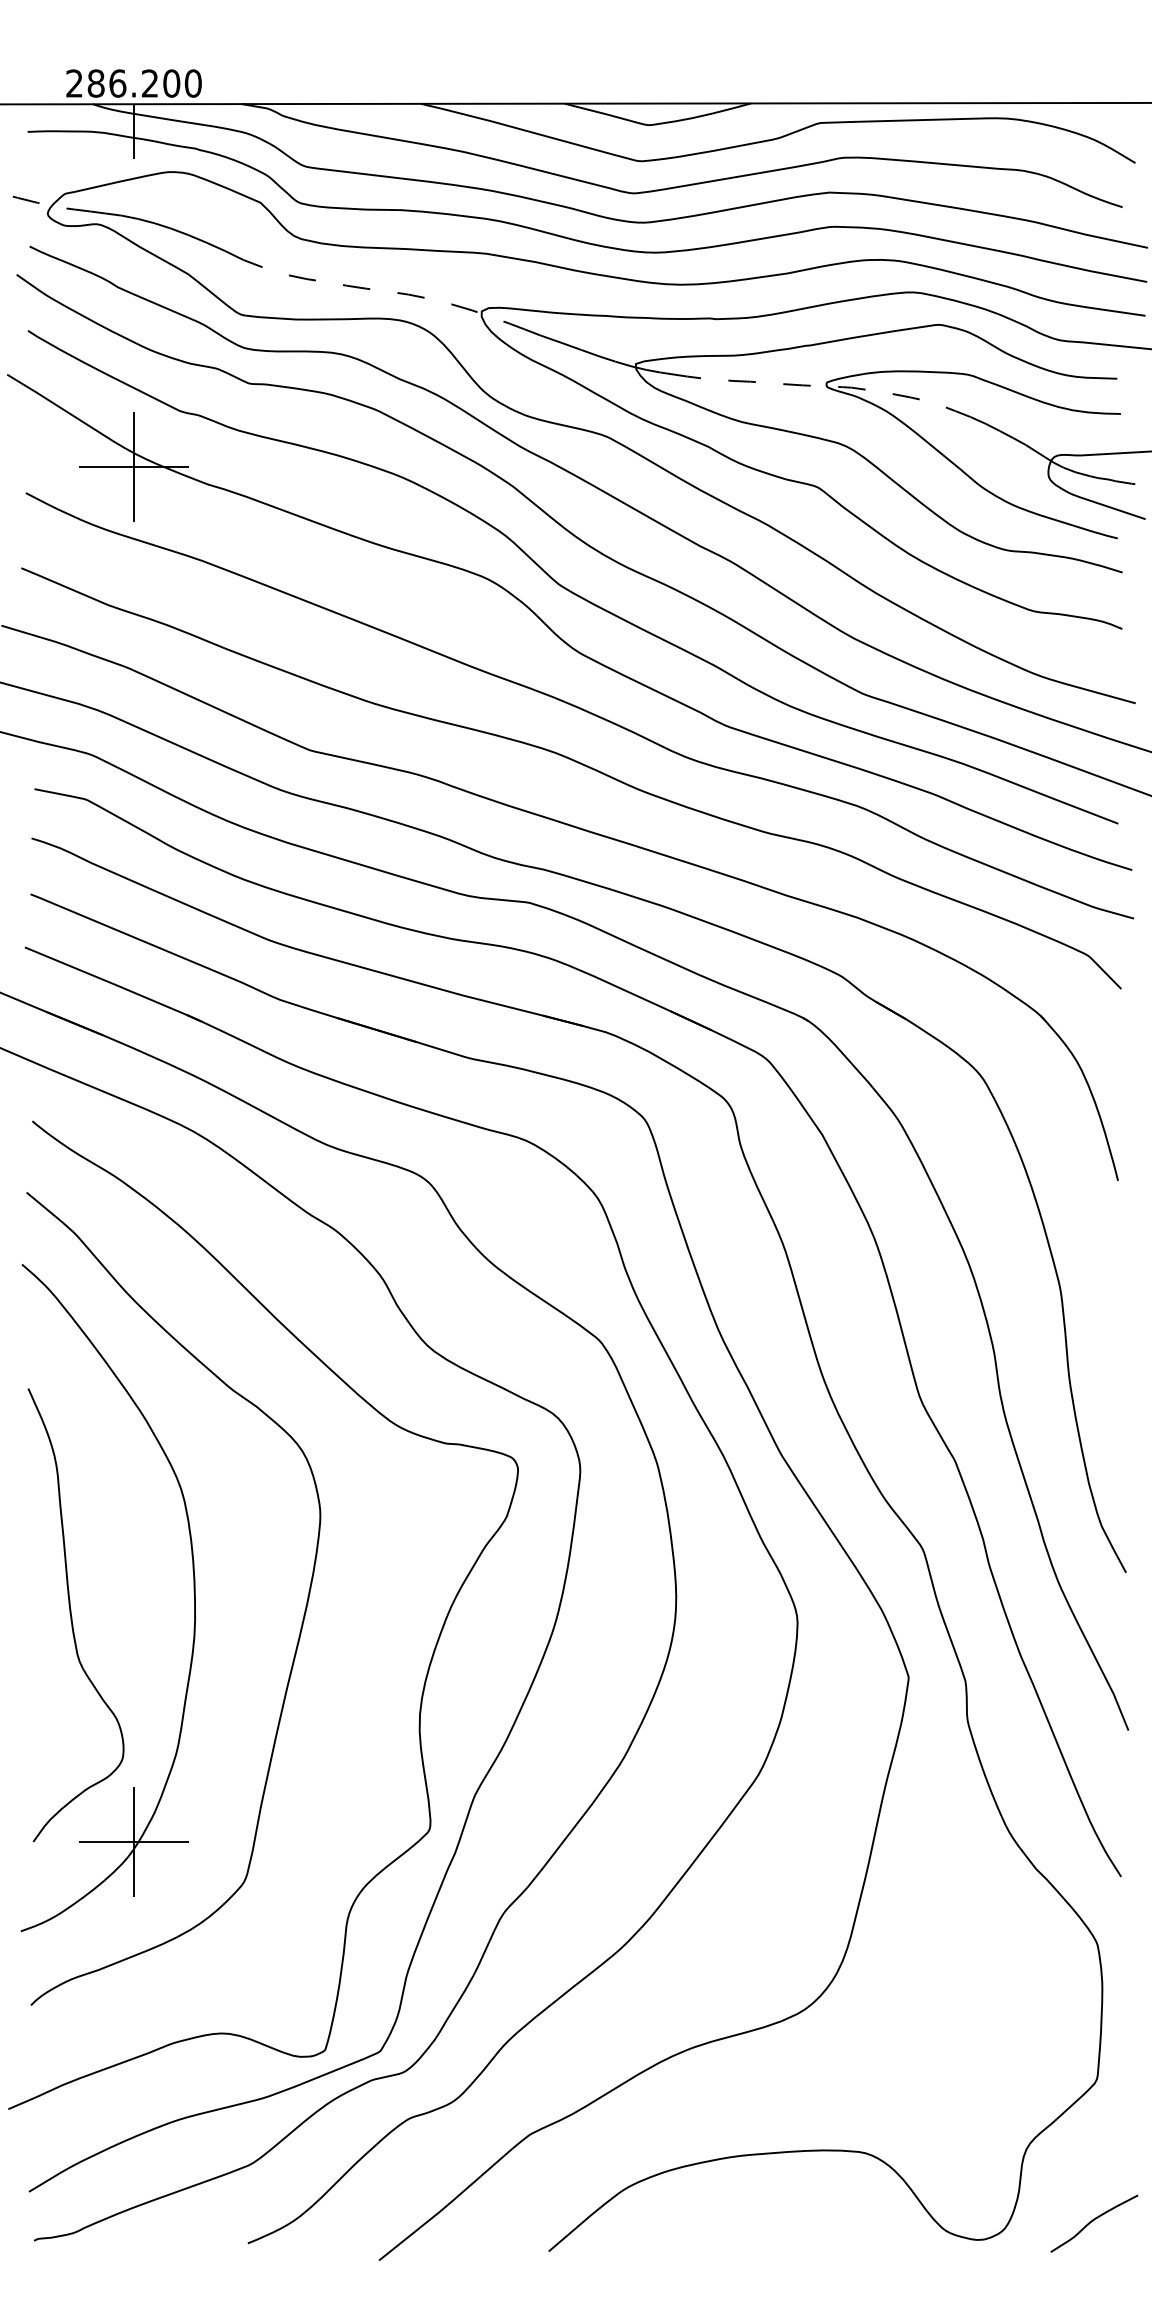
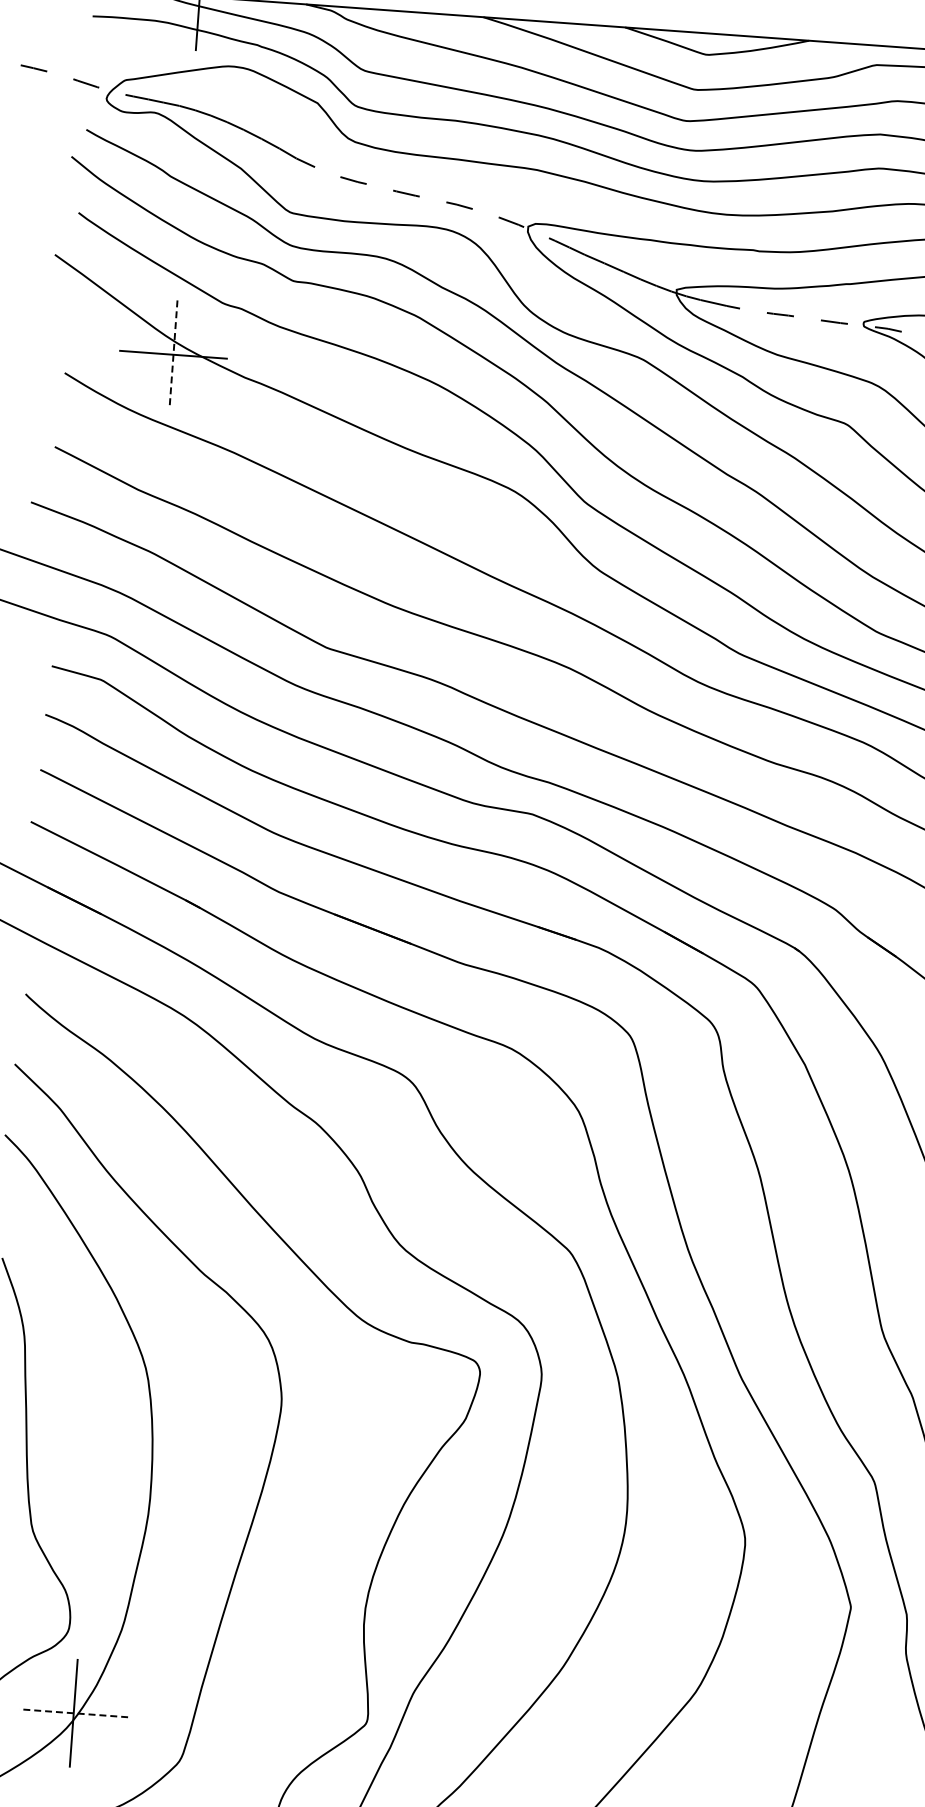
line: (134, 467) -> (173, 355), solid -> dashed
line: (133, 1841) -> (73, 1713), solid -> dashed

